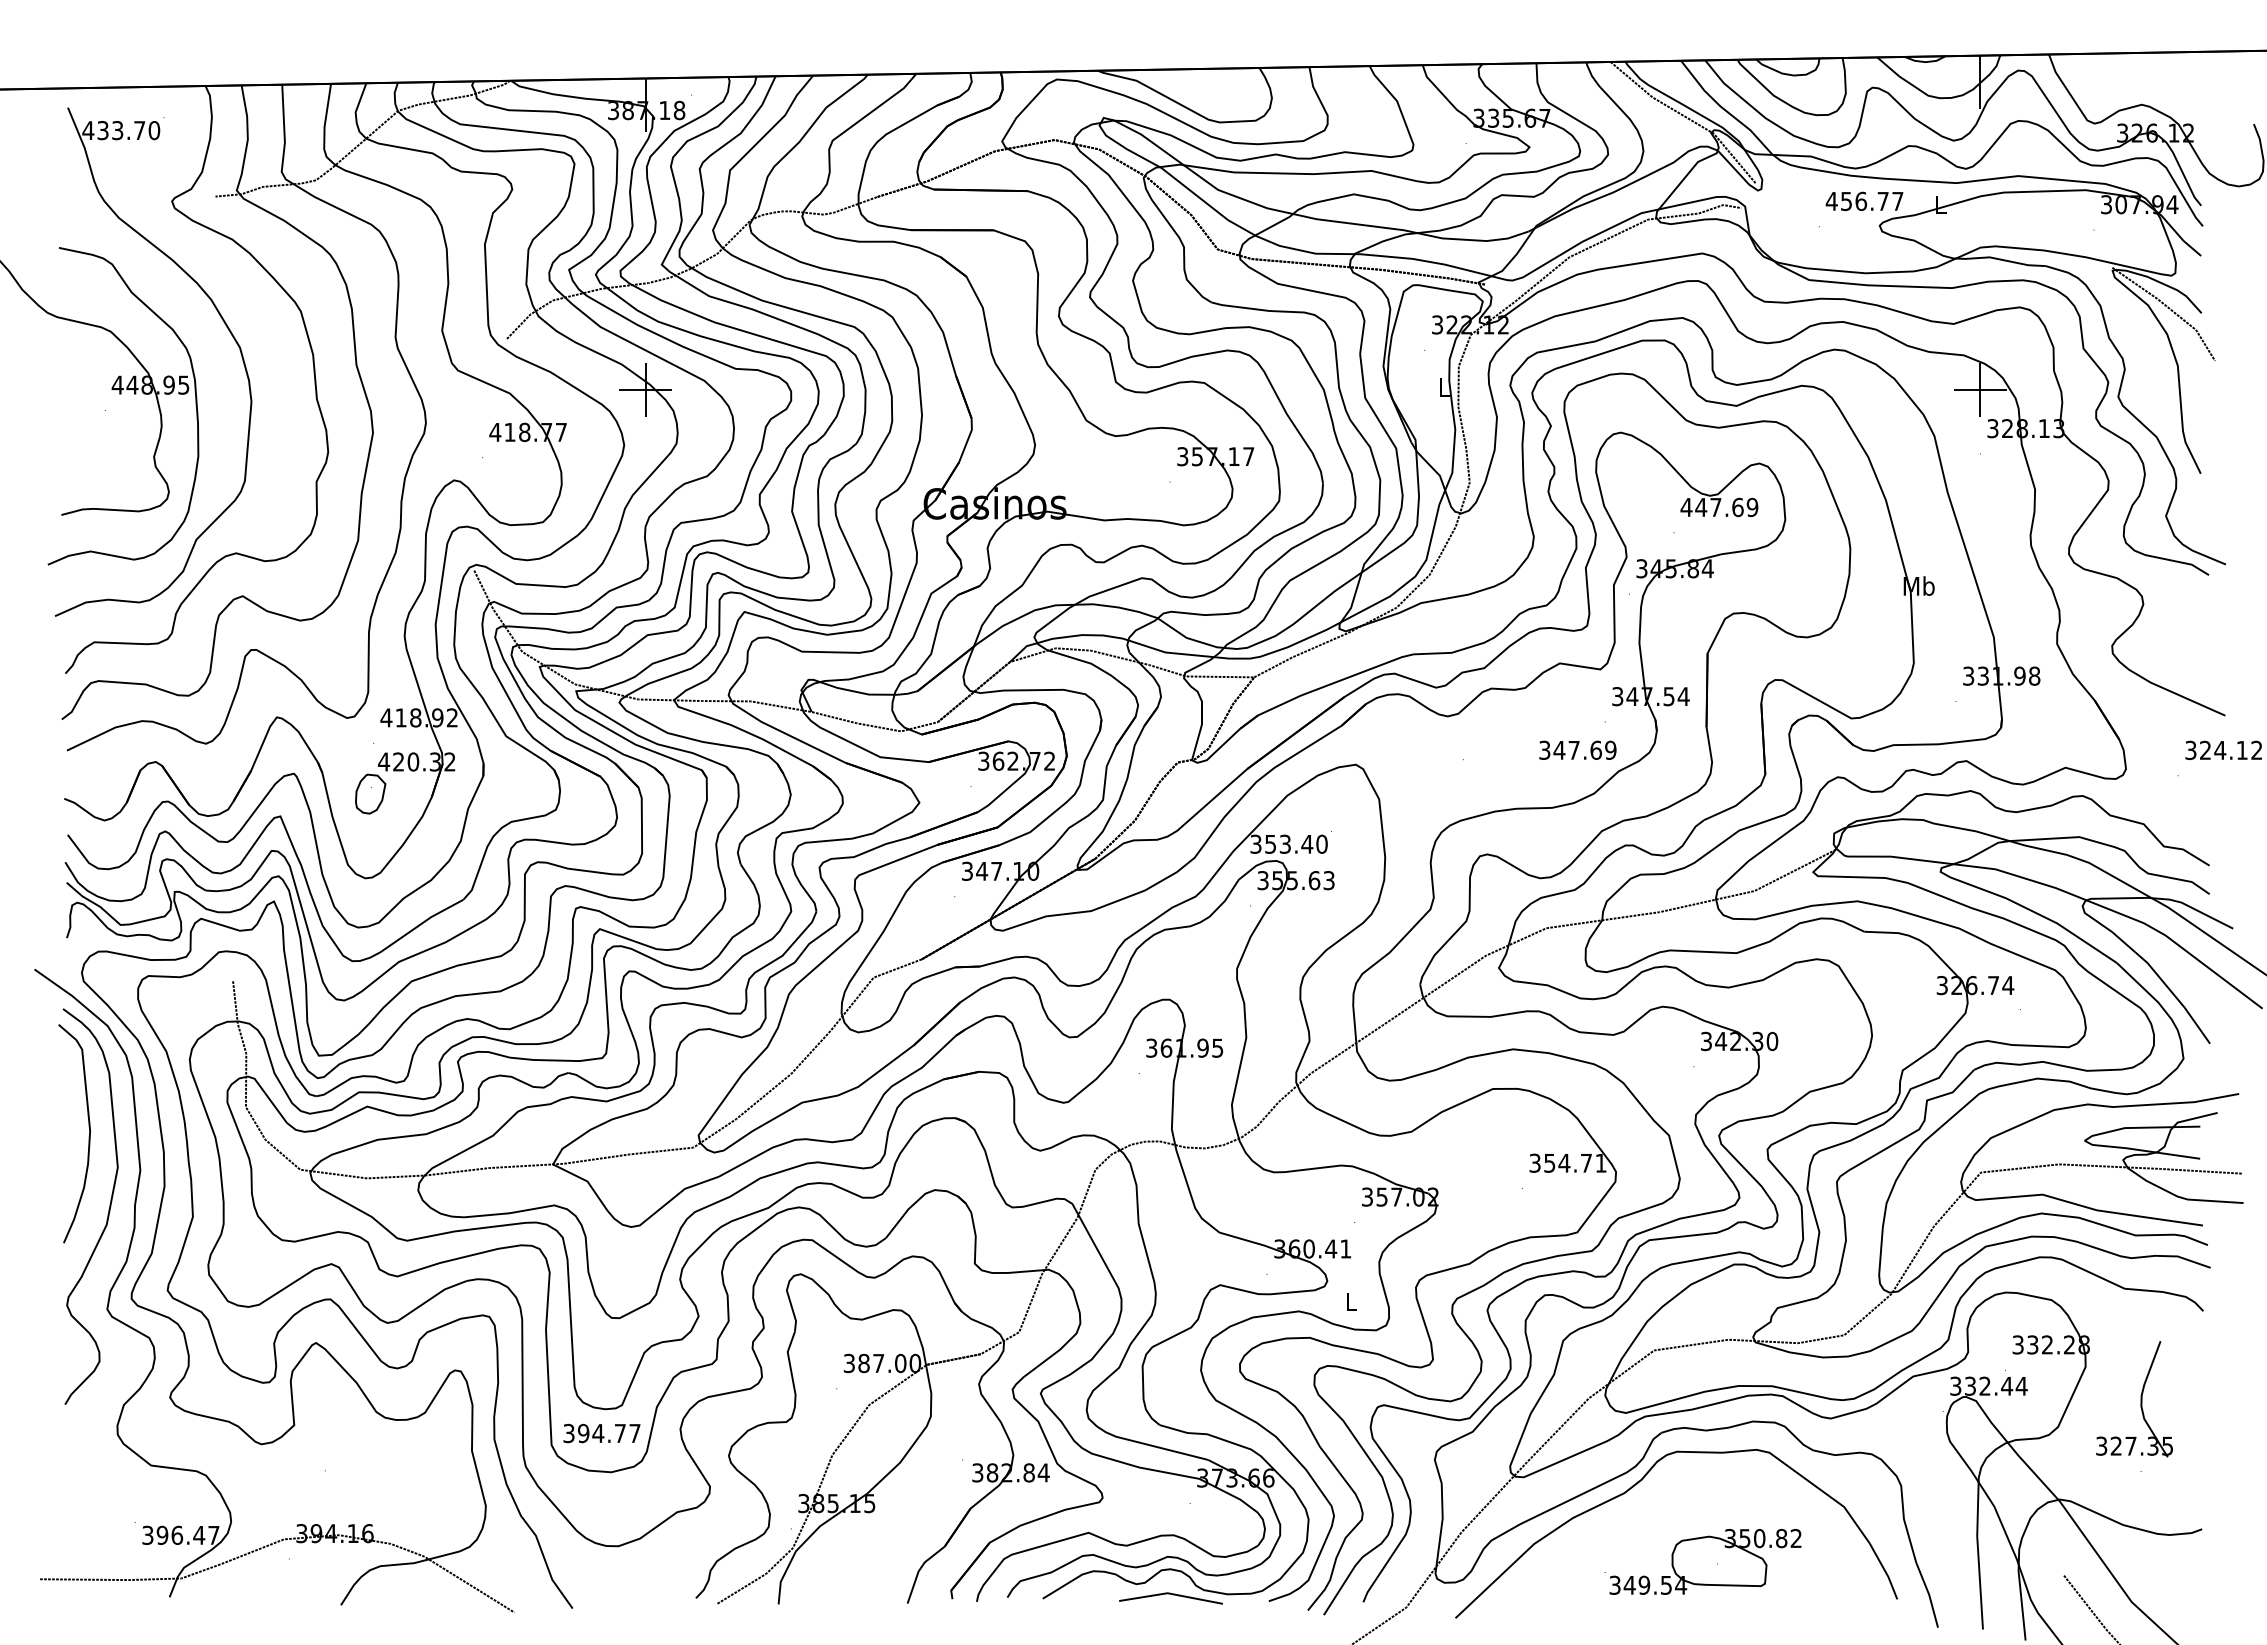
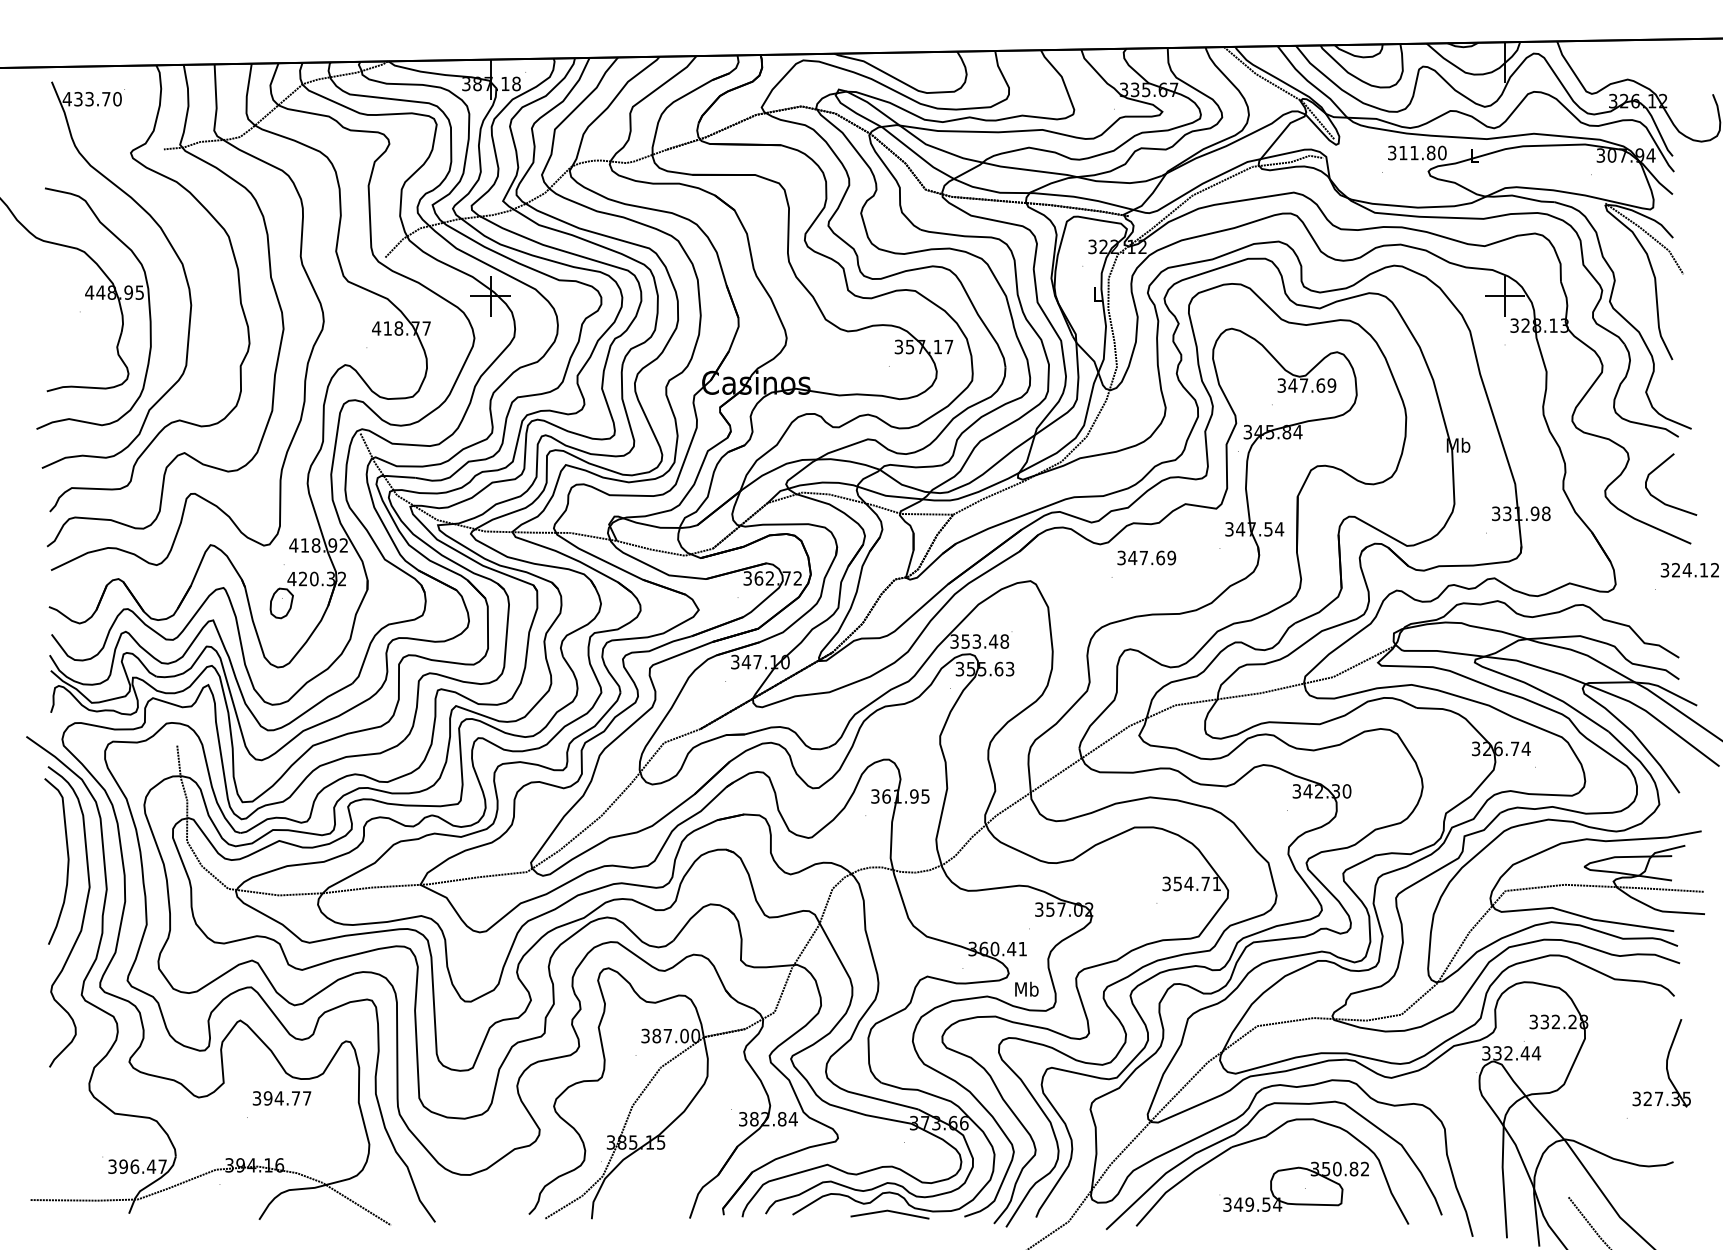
text: (1864, 201) -> (1416, 153), 456.77 -> 311.80
text: (1686, 507) -> (1281, 385), 447.69 -> 347.69
curve: (2185, 658) -> (1660, 500), added
text: (1577, 749) -> (1146, 557), moved
text: (1321, 844) -> (1004, 641), 353.40 -> 353.48
text: (1350, 1301) -> (1026, 988), L -> Mb
part: (2134, 1399) -> (1661, 1063), moved
text: (601, 1433) -> (281, 1098), moved
part: (1660, 1498) -> (1261, 1138), added

